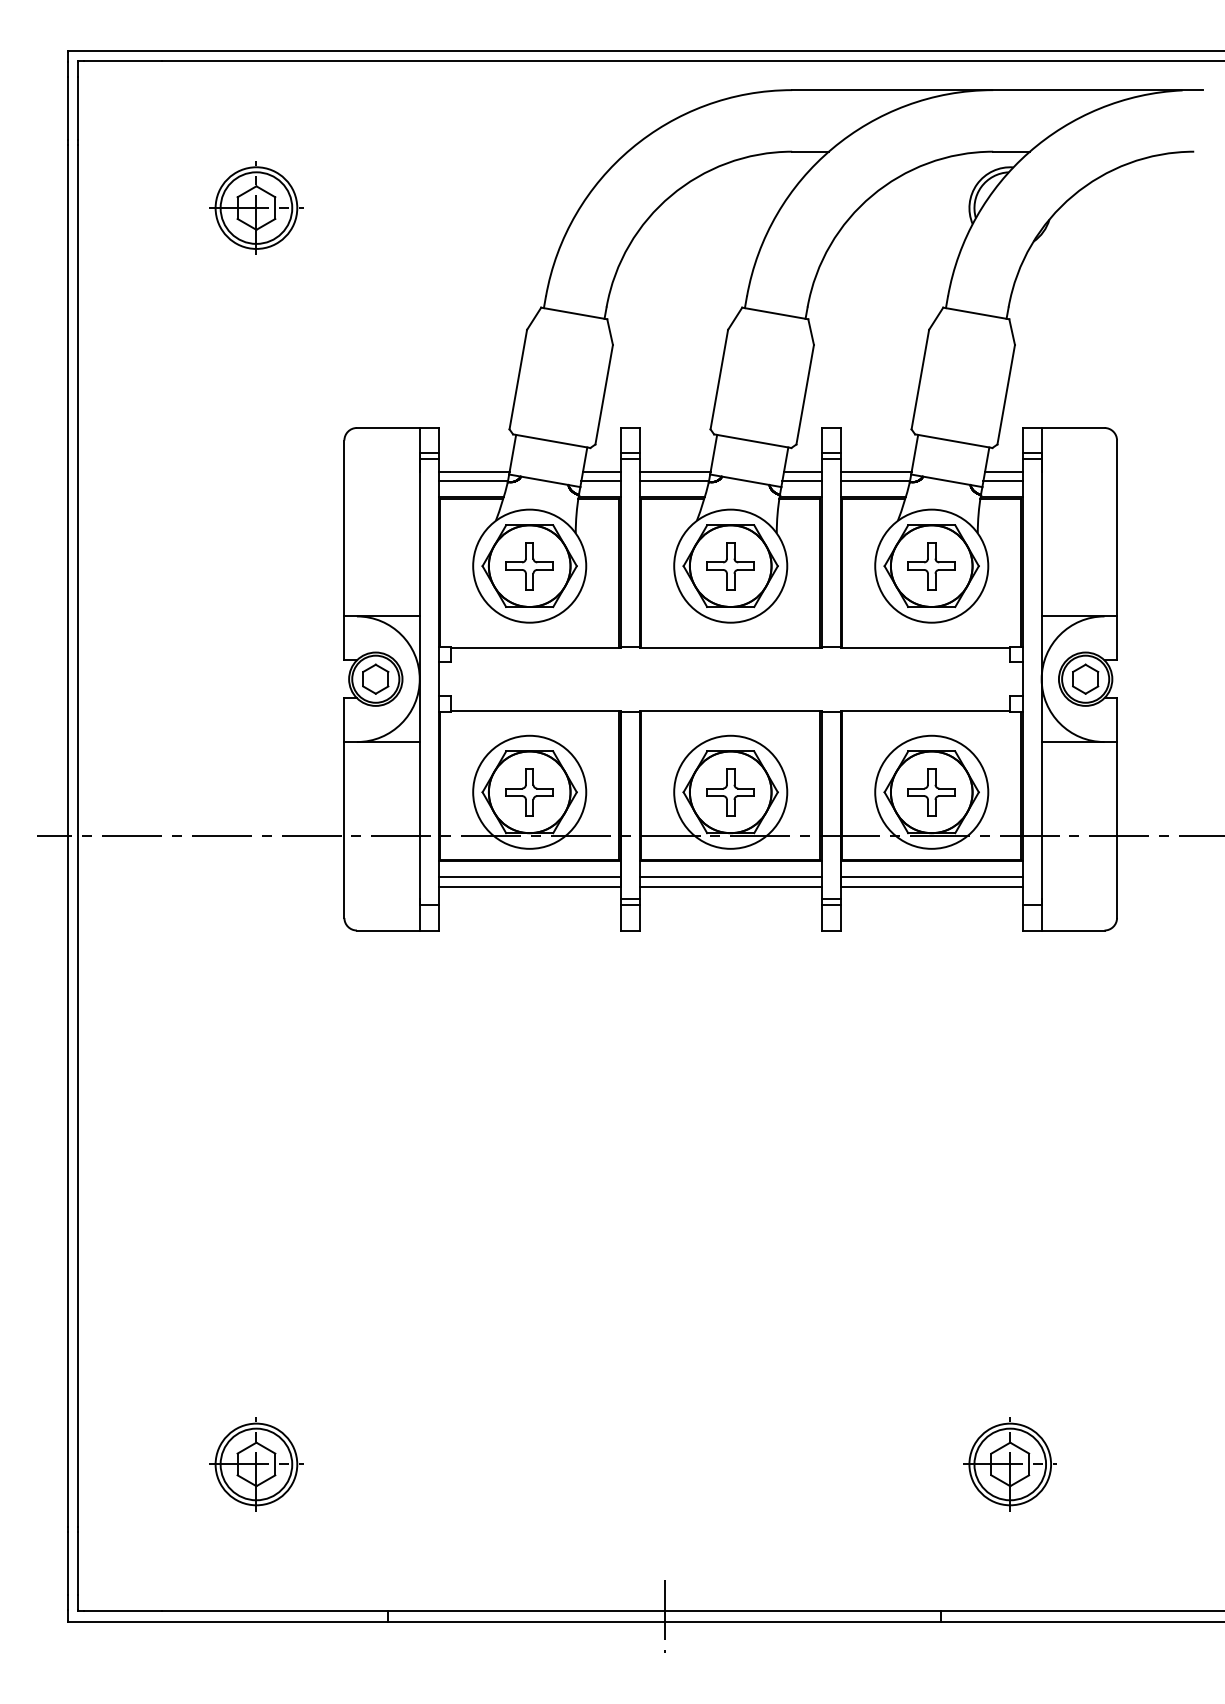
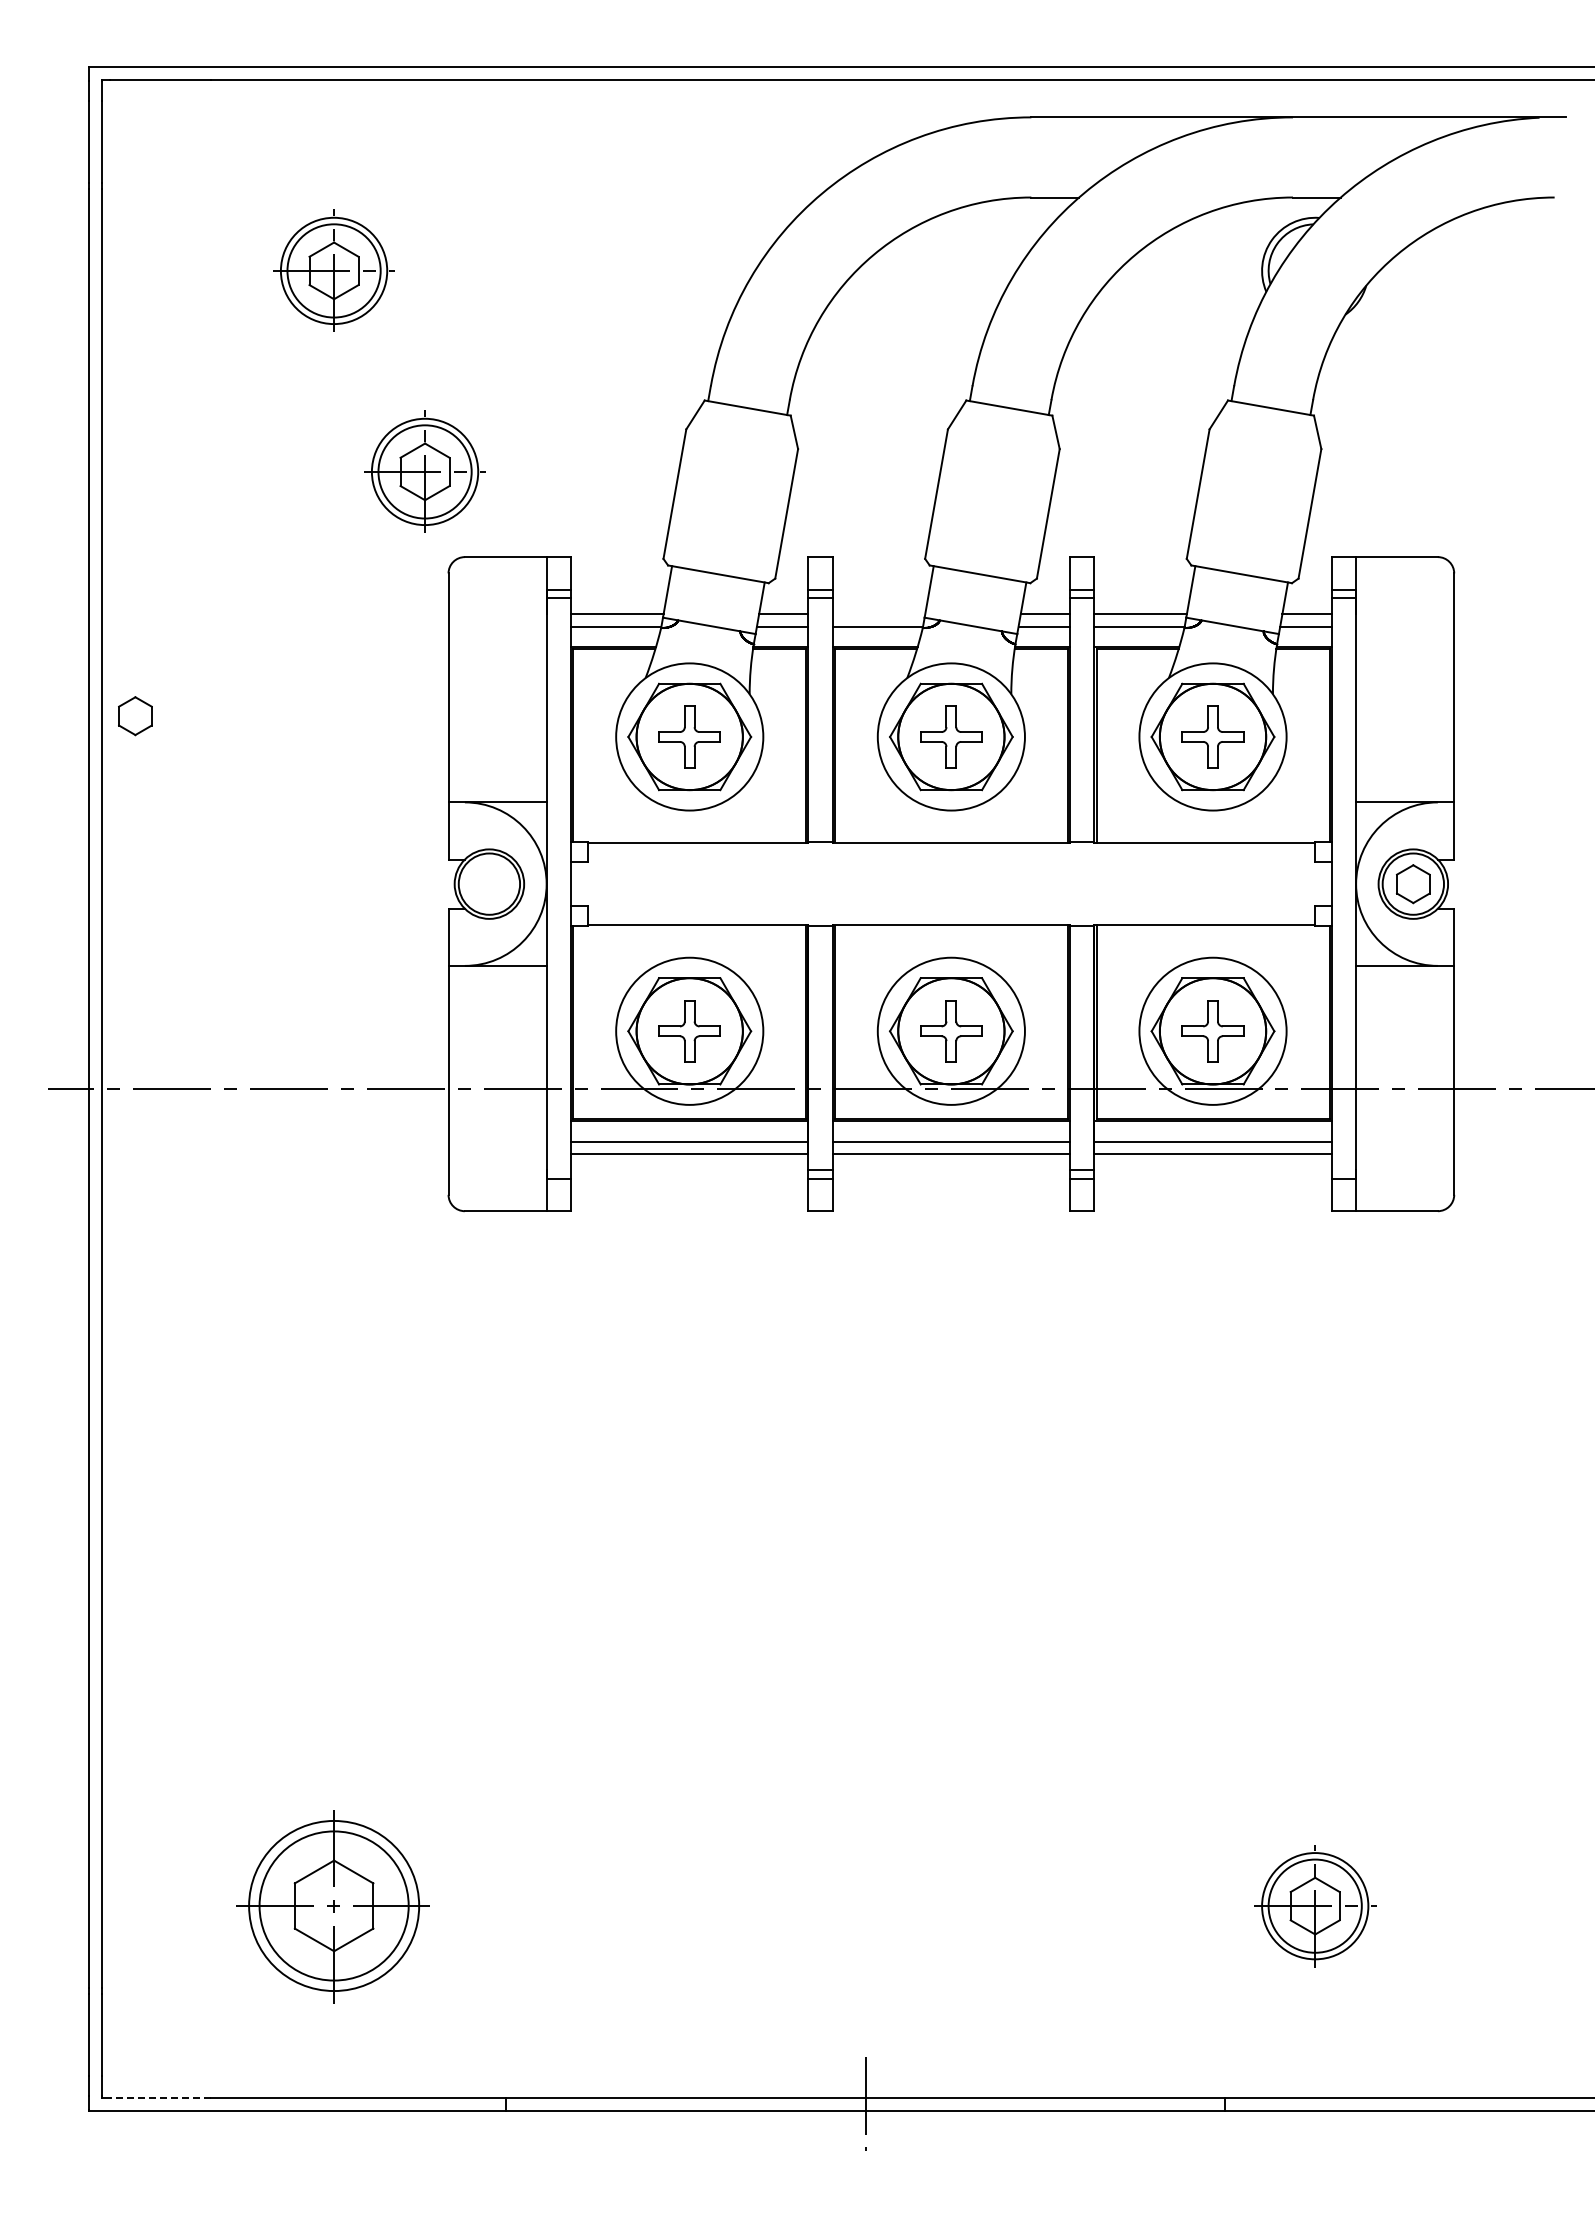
part: (325, 362) -> (424, 471), added
line: (674, 472) -> (878, 614), removed
part: (375, 679) -> (135, 716), moved
part: (256, 1464) -> (333, 1906), size x1.6
line: (123, 1611) -> (160, 2097), solid -> dashed

